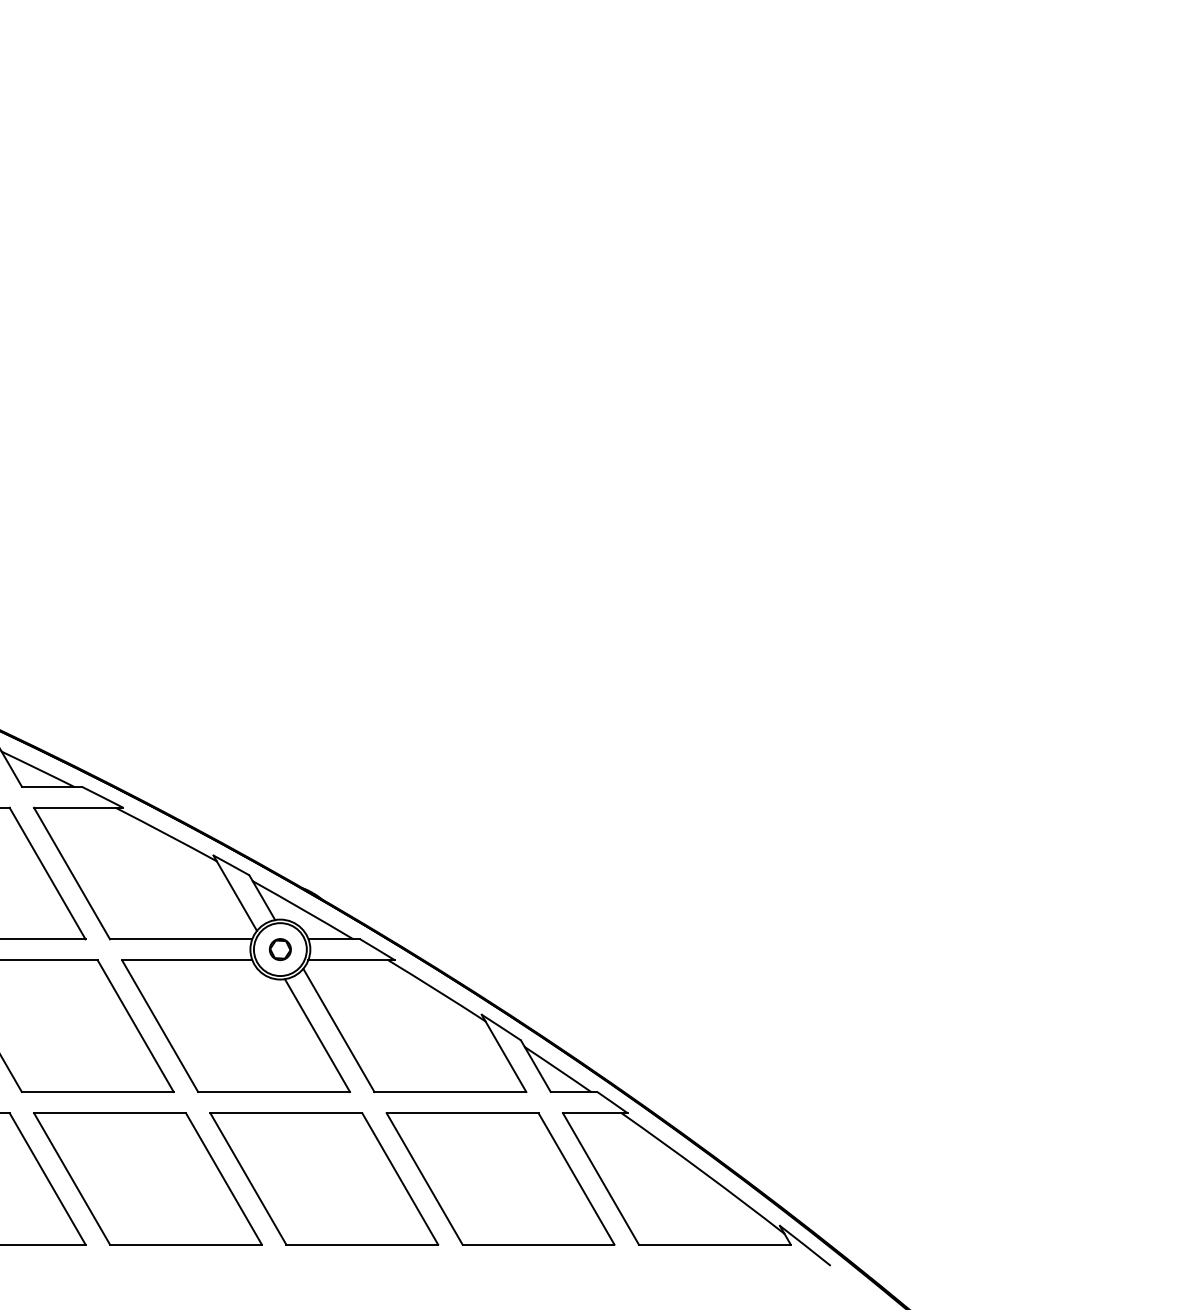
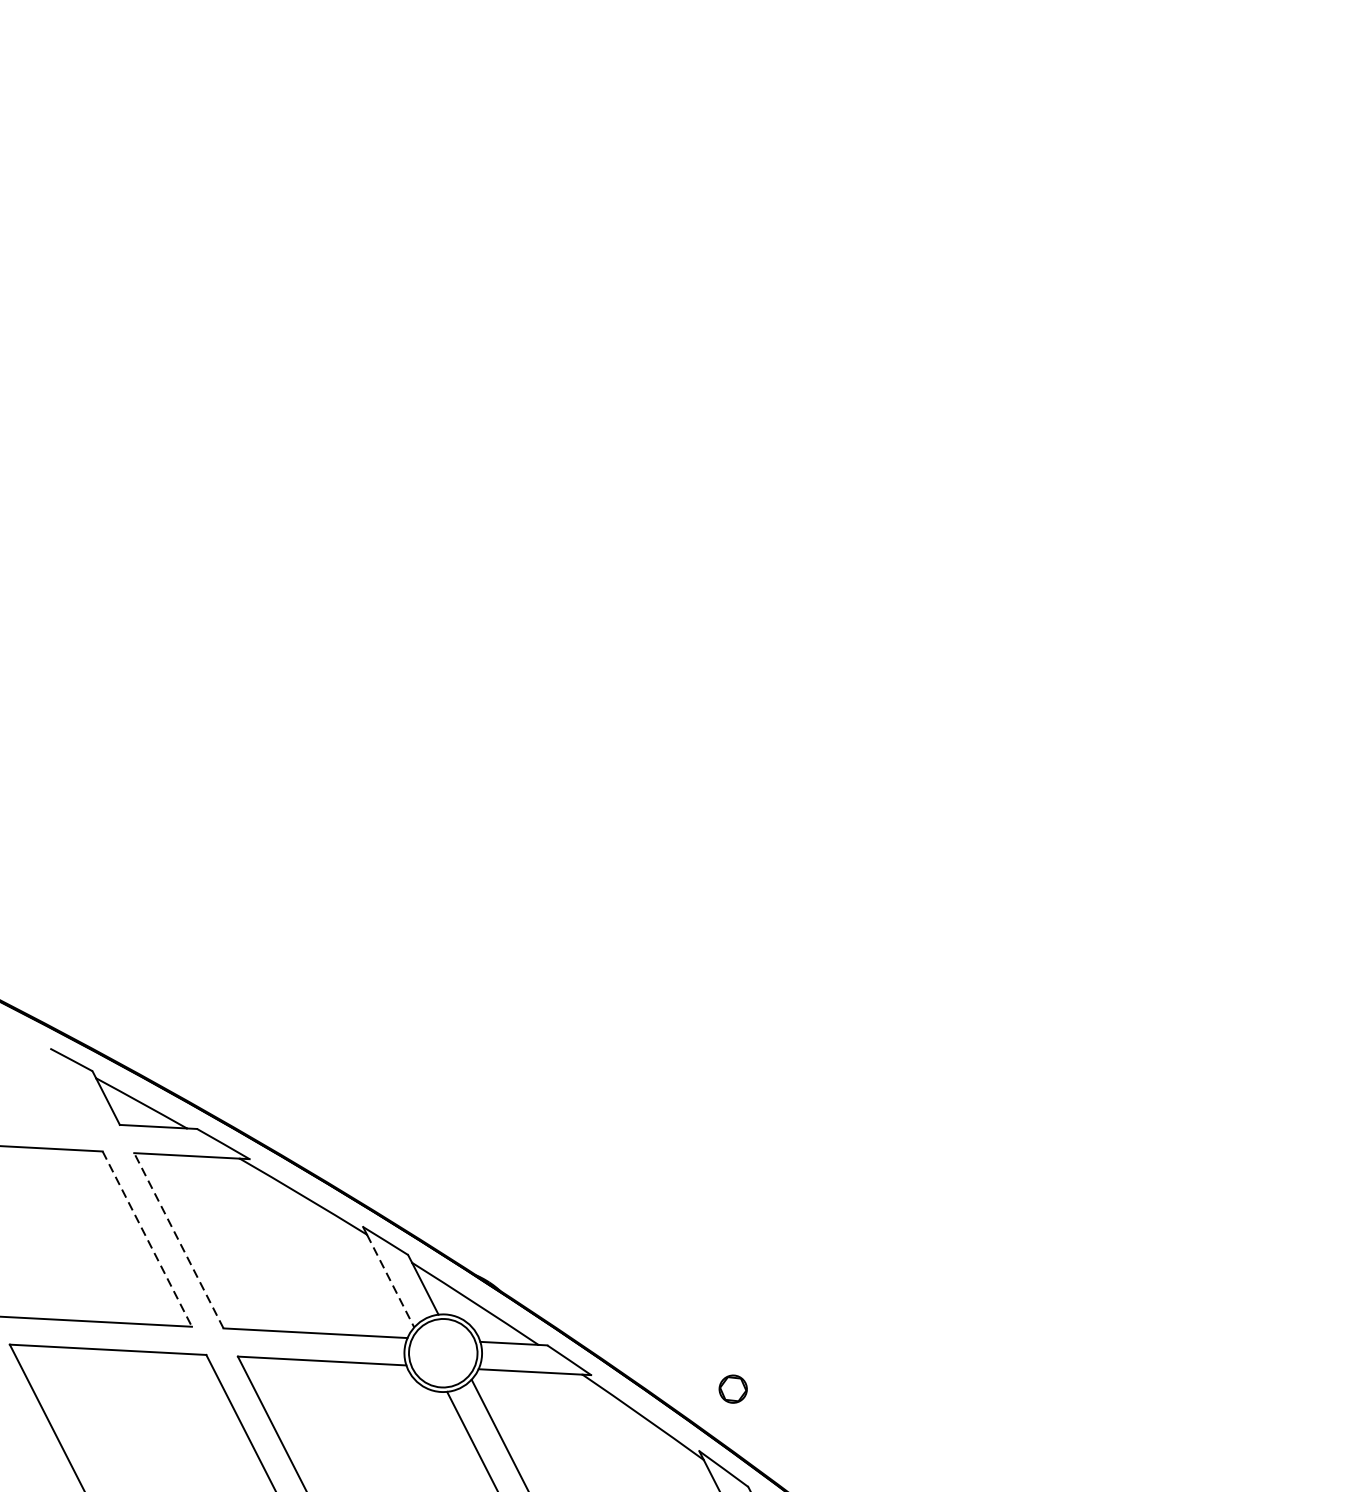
line: (47, 873) -> (147, 1239), solid -> dashed
line: (72, 873) -> (179, 1240), solid -> dashed
line: (237, 896) -> (391, 1281), solid -> dashed
part: (279, 949) -> (732, 1389), moved

